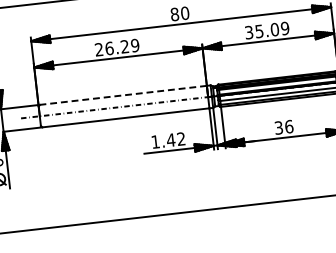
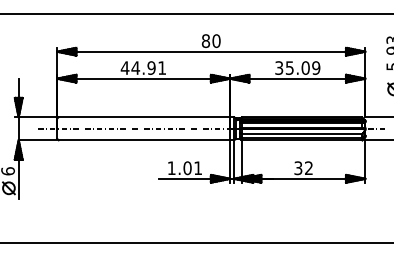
text: (116, 47) -> (143, 67), 26.29 -> 44.91
line: (123, 95) -> (144, 117), dashed -> solid
text: (289, 126) -> (309, 168), 36 -> 32
text: (175, 139) -> (192, 168), 1.42 -> 1.01

